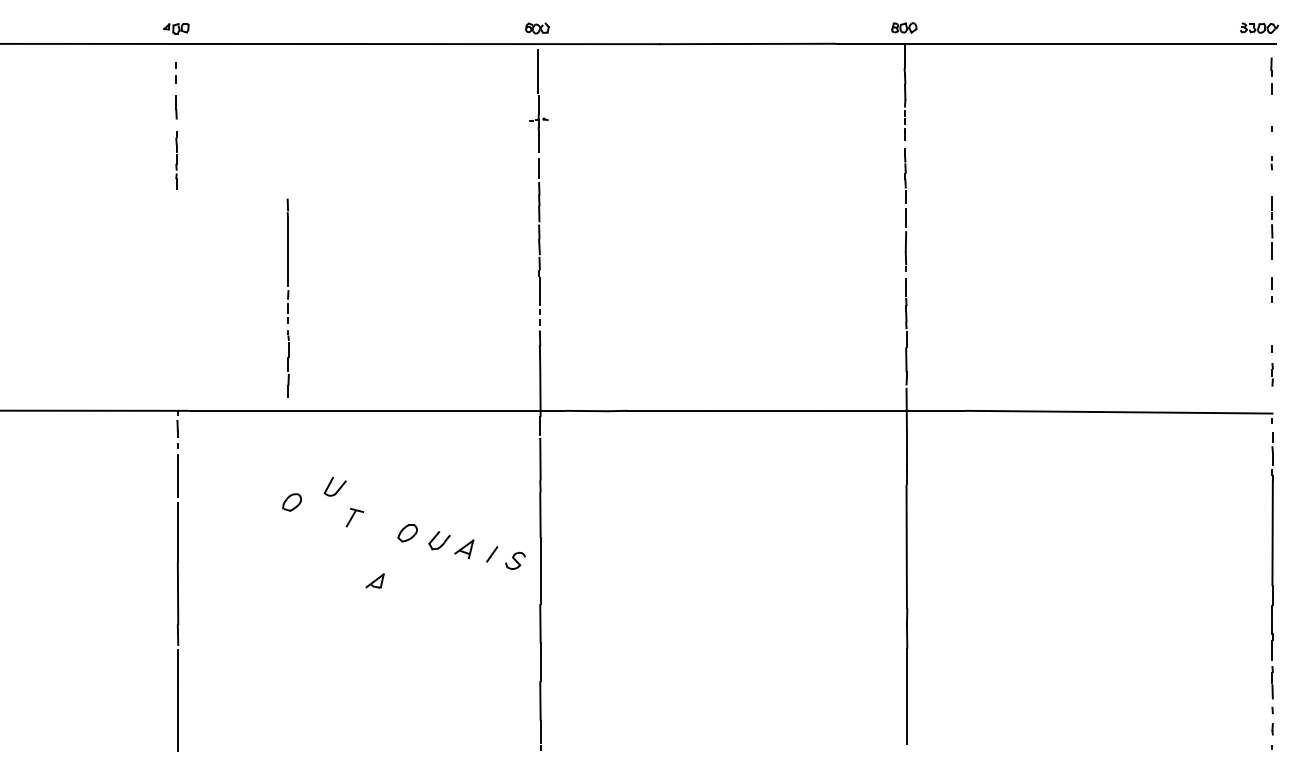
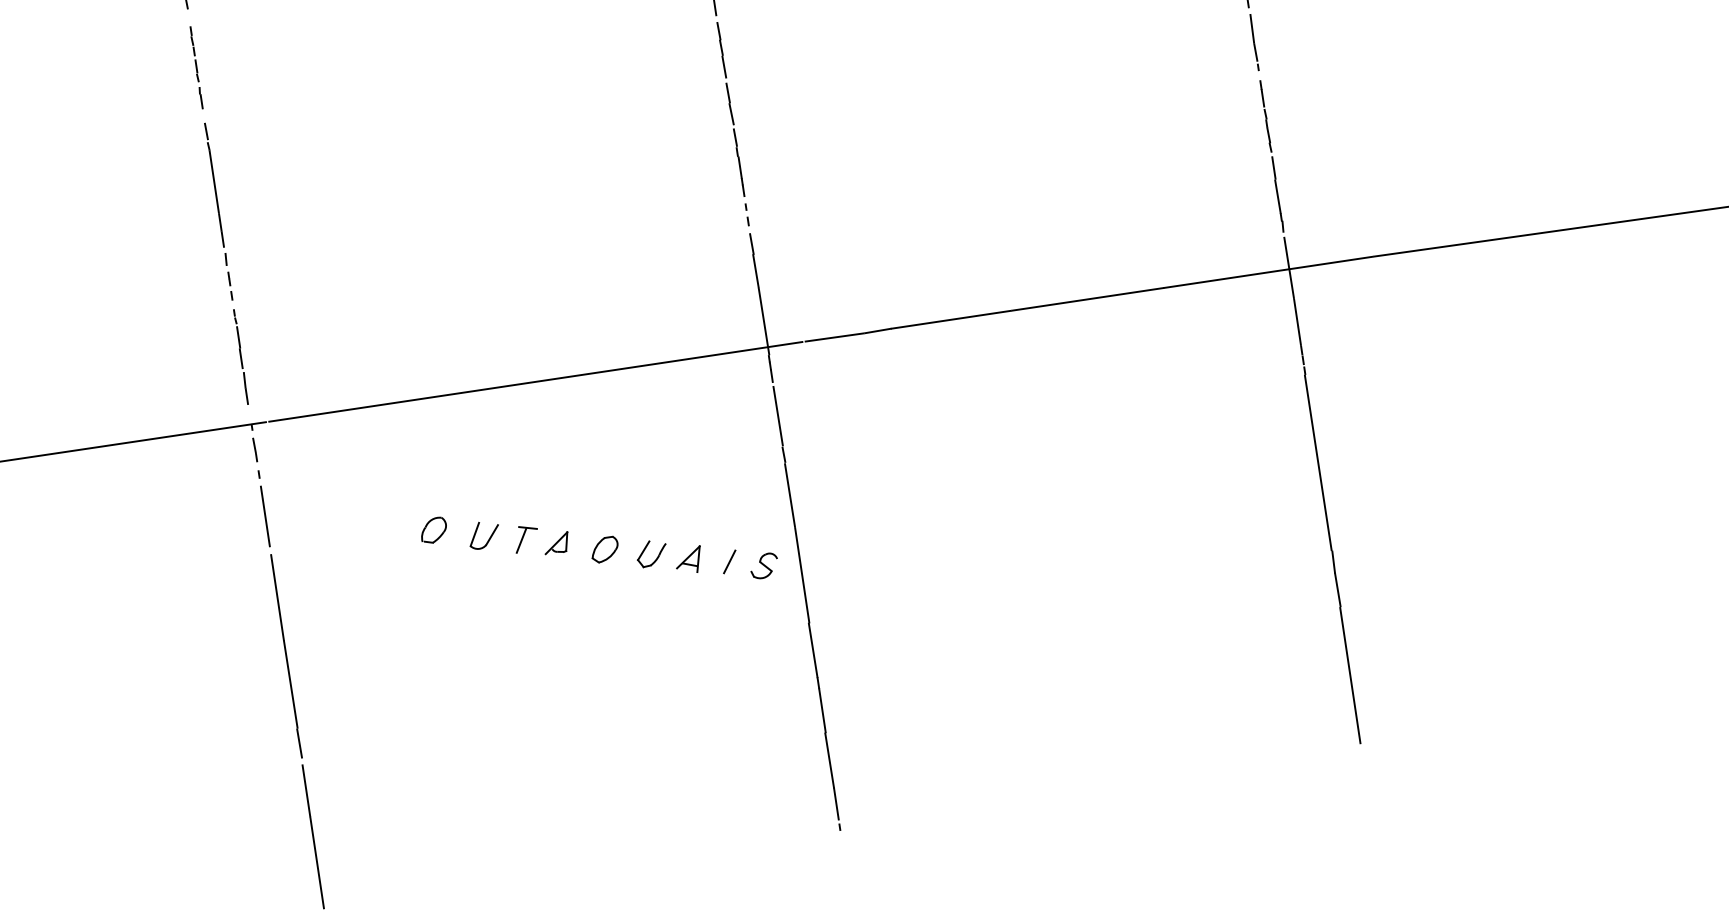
part: (287, 297) -> (225, 263), moved
part: (334, 486) -> (483, 534), moved
part: (374, 580) -> (555, 542), moved

